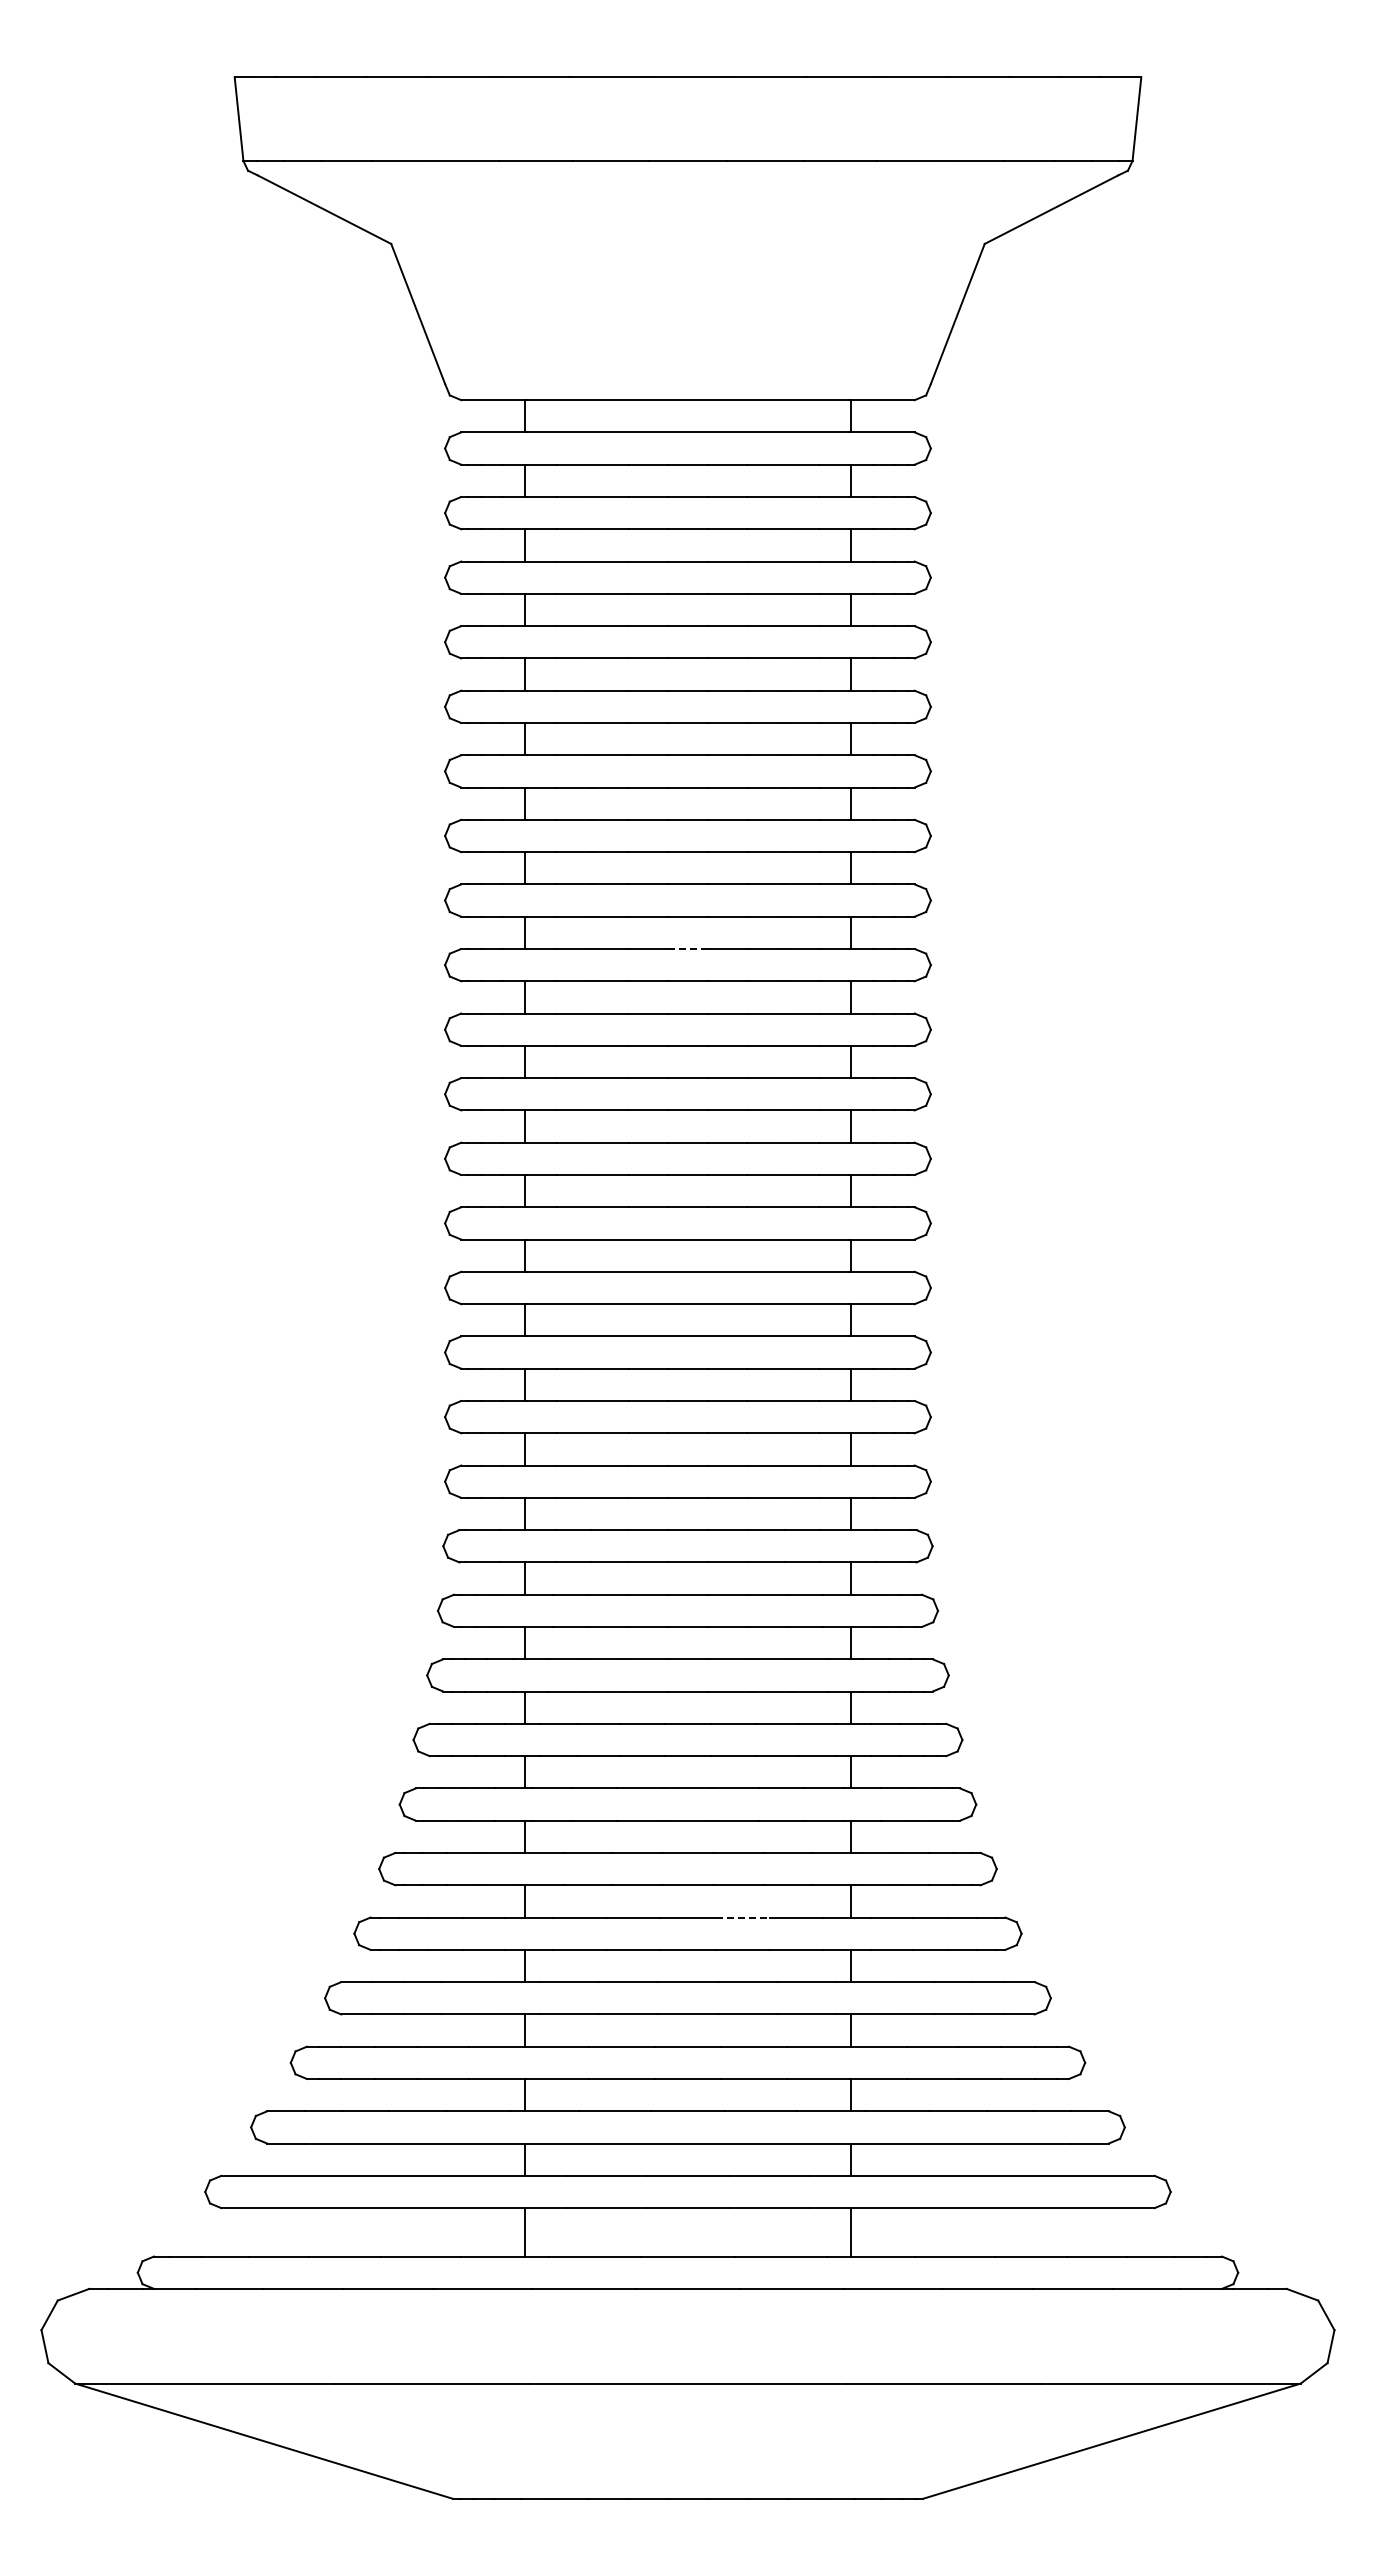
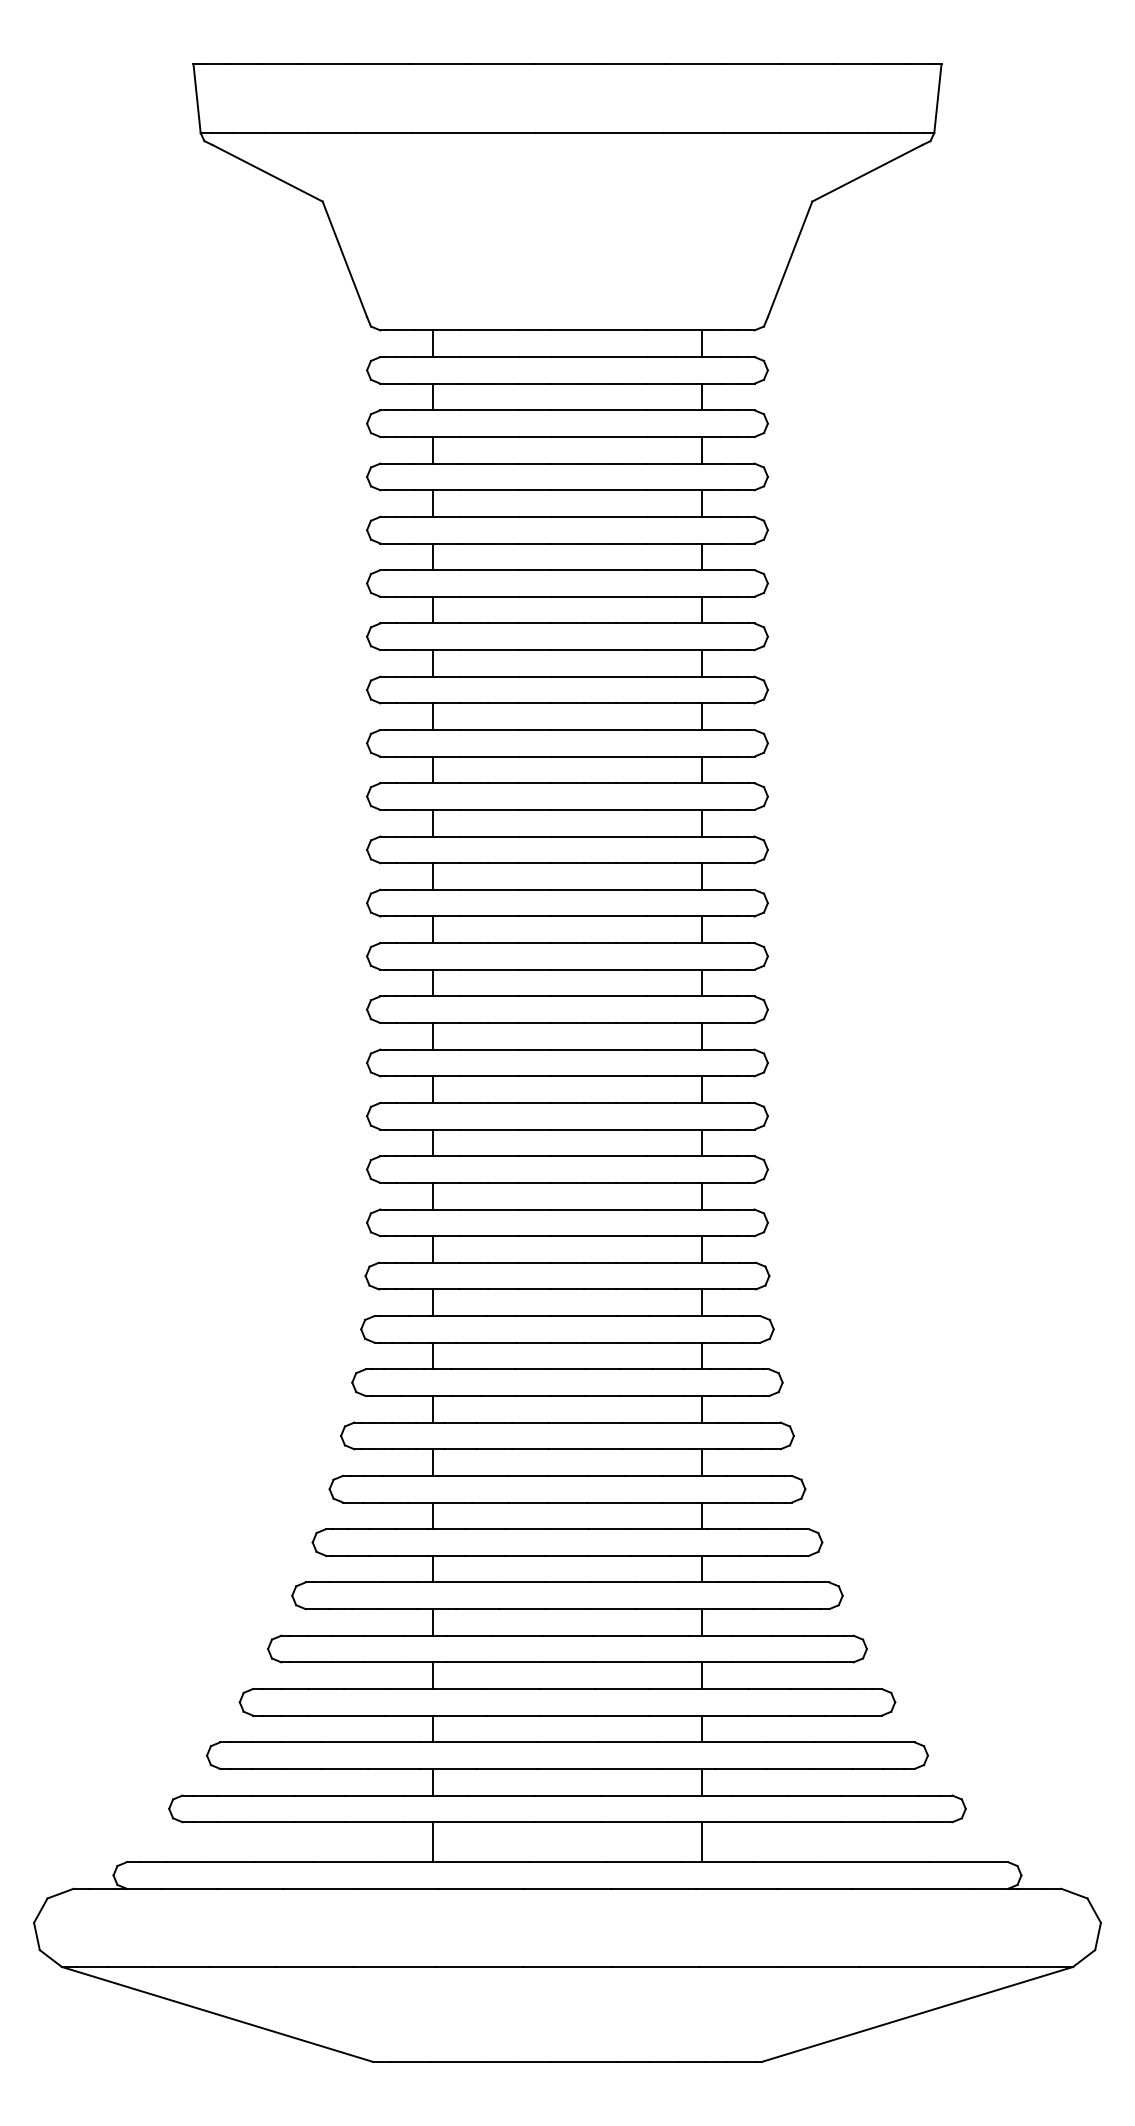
line: (687, 948) -> (567, 782), dashed -> solid
line: (743, 1917) -> (613, 1582), dashed -> solid

